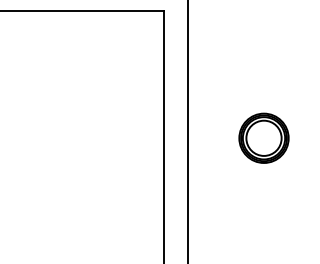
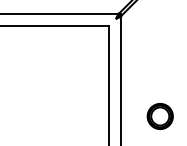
part: (262, 138) -> (159, 116), moved

